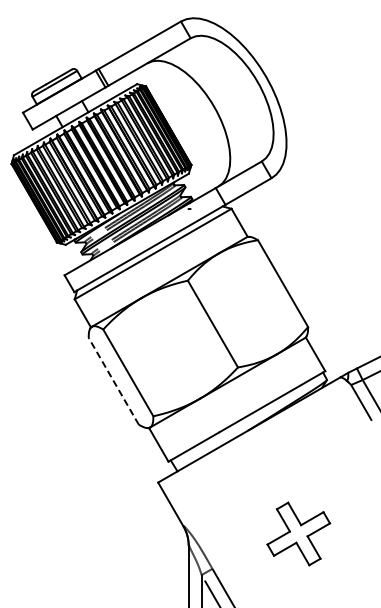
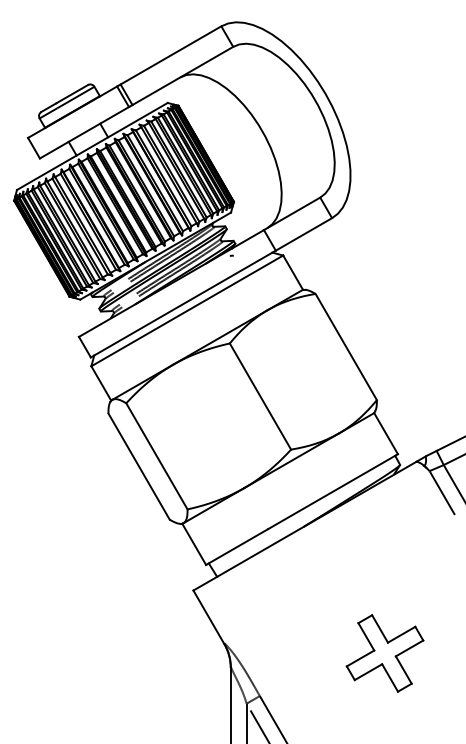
line: (113, 380) -> (138, 465), dashed -> solid
part: (298, 533) -> (384, 652), moved

